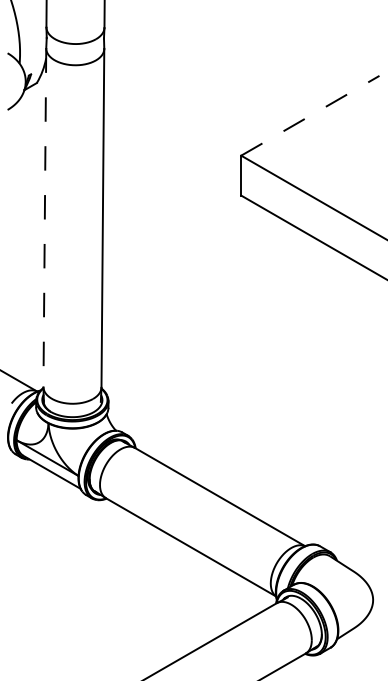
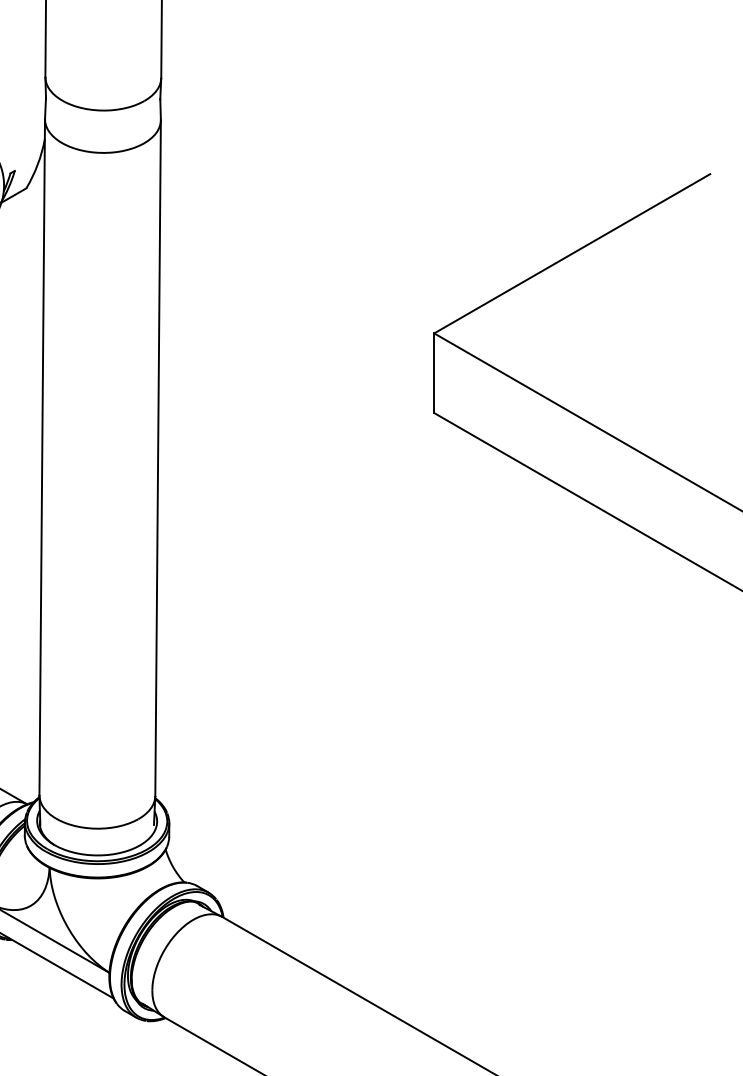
line: (310, 115) -> (572, 253), dashed -> solid
line: (44, 218) -> (41, 458), dashed -> solid

